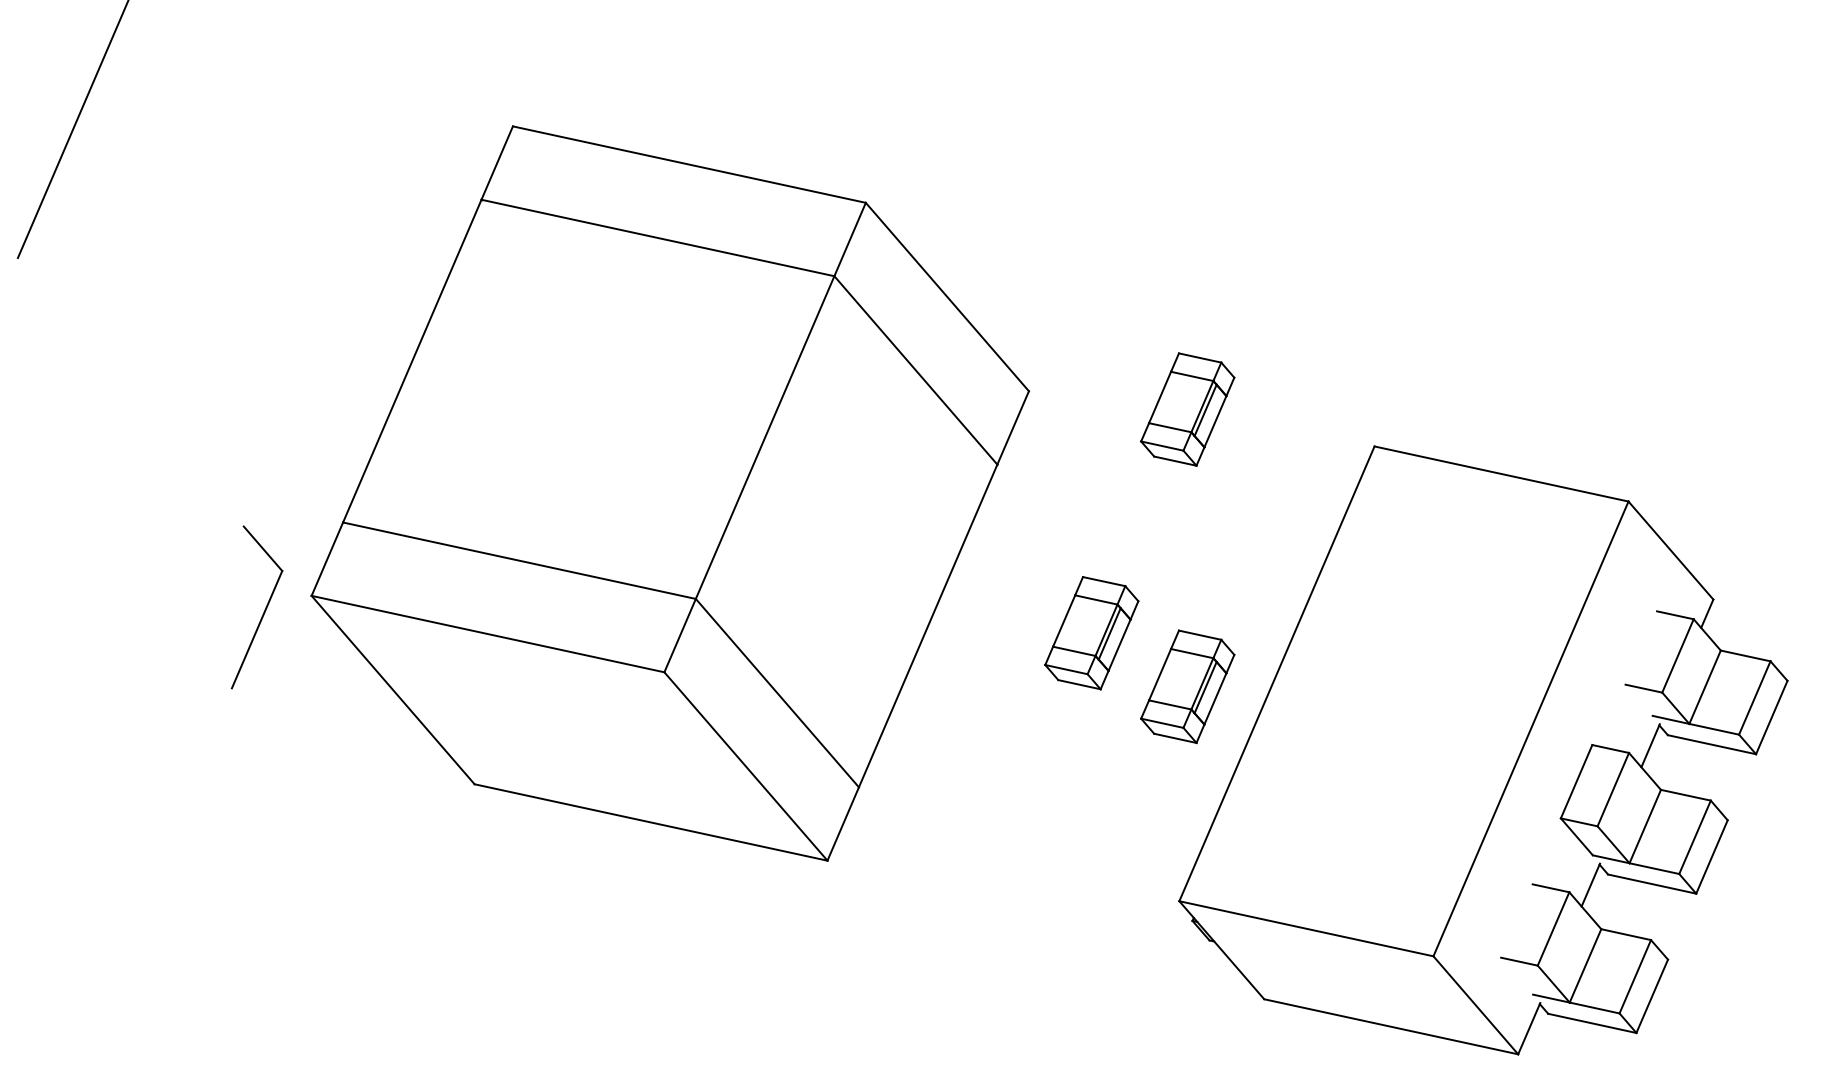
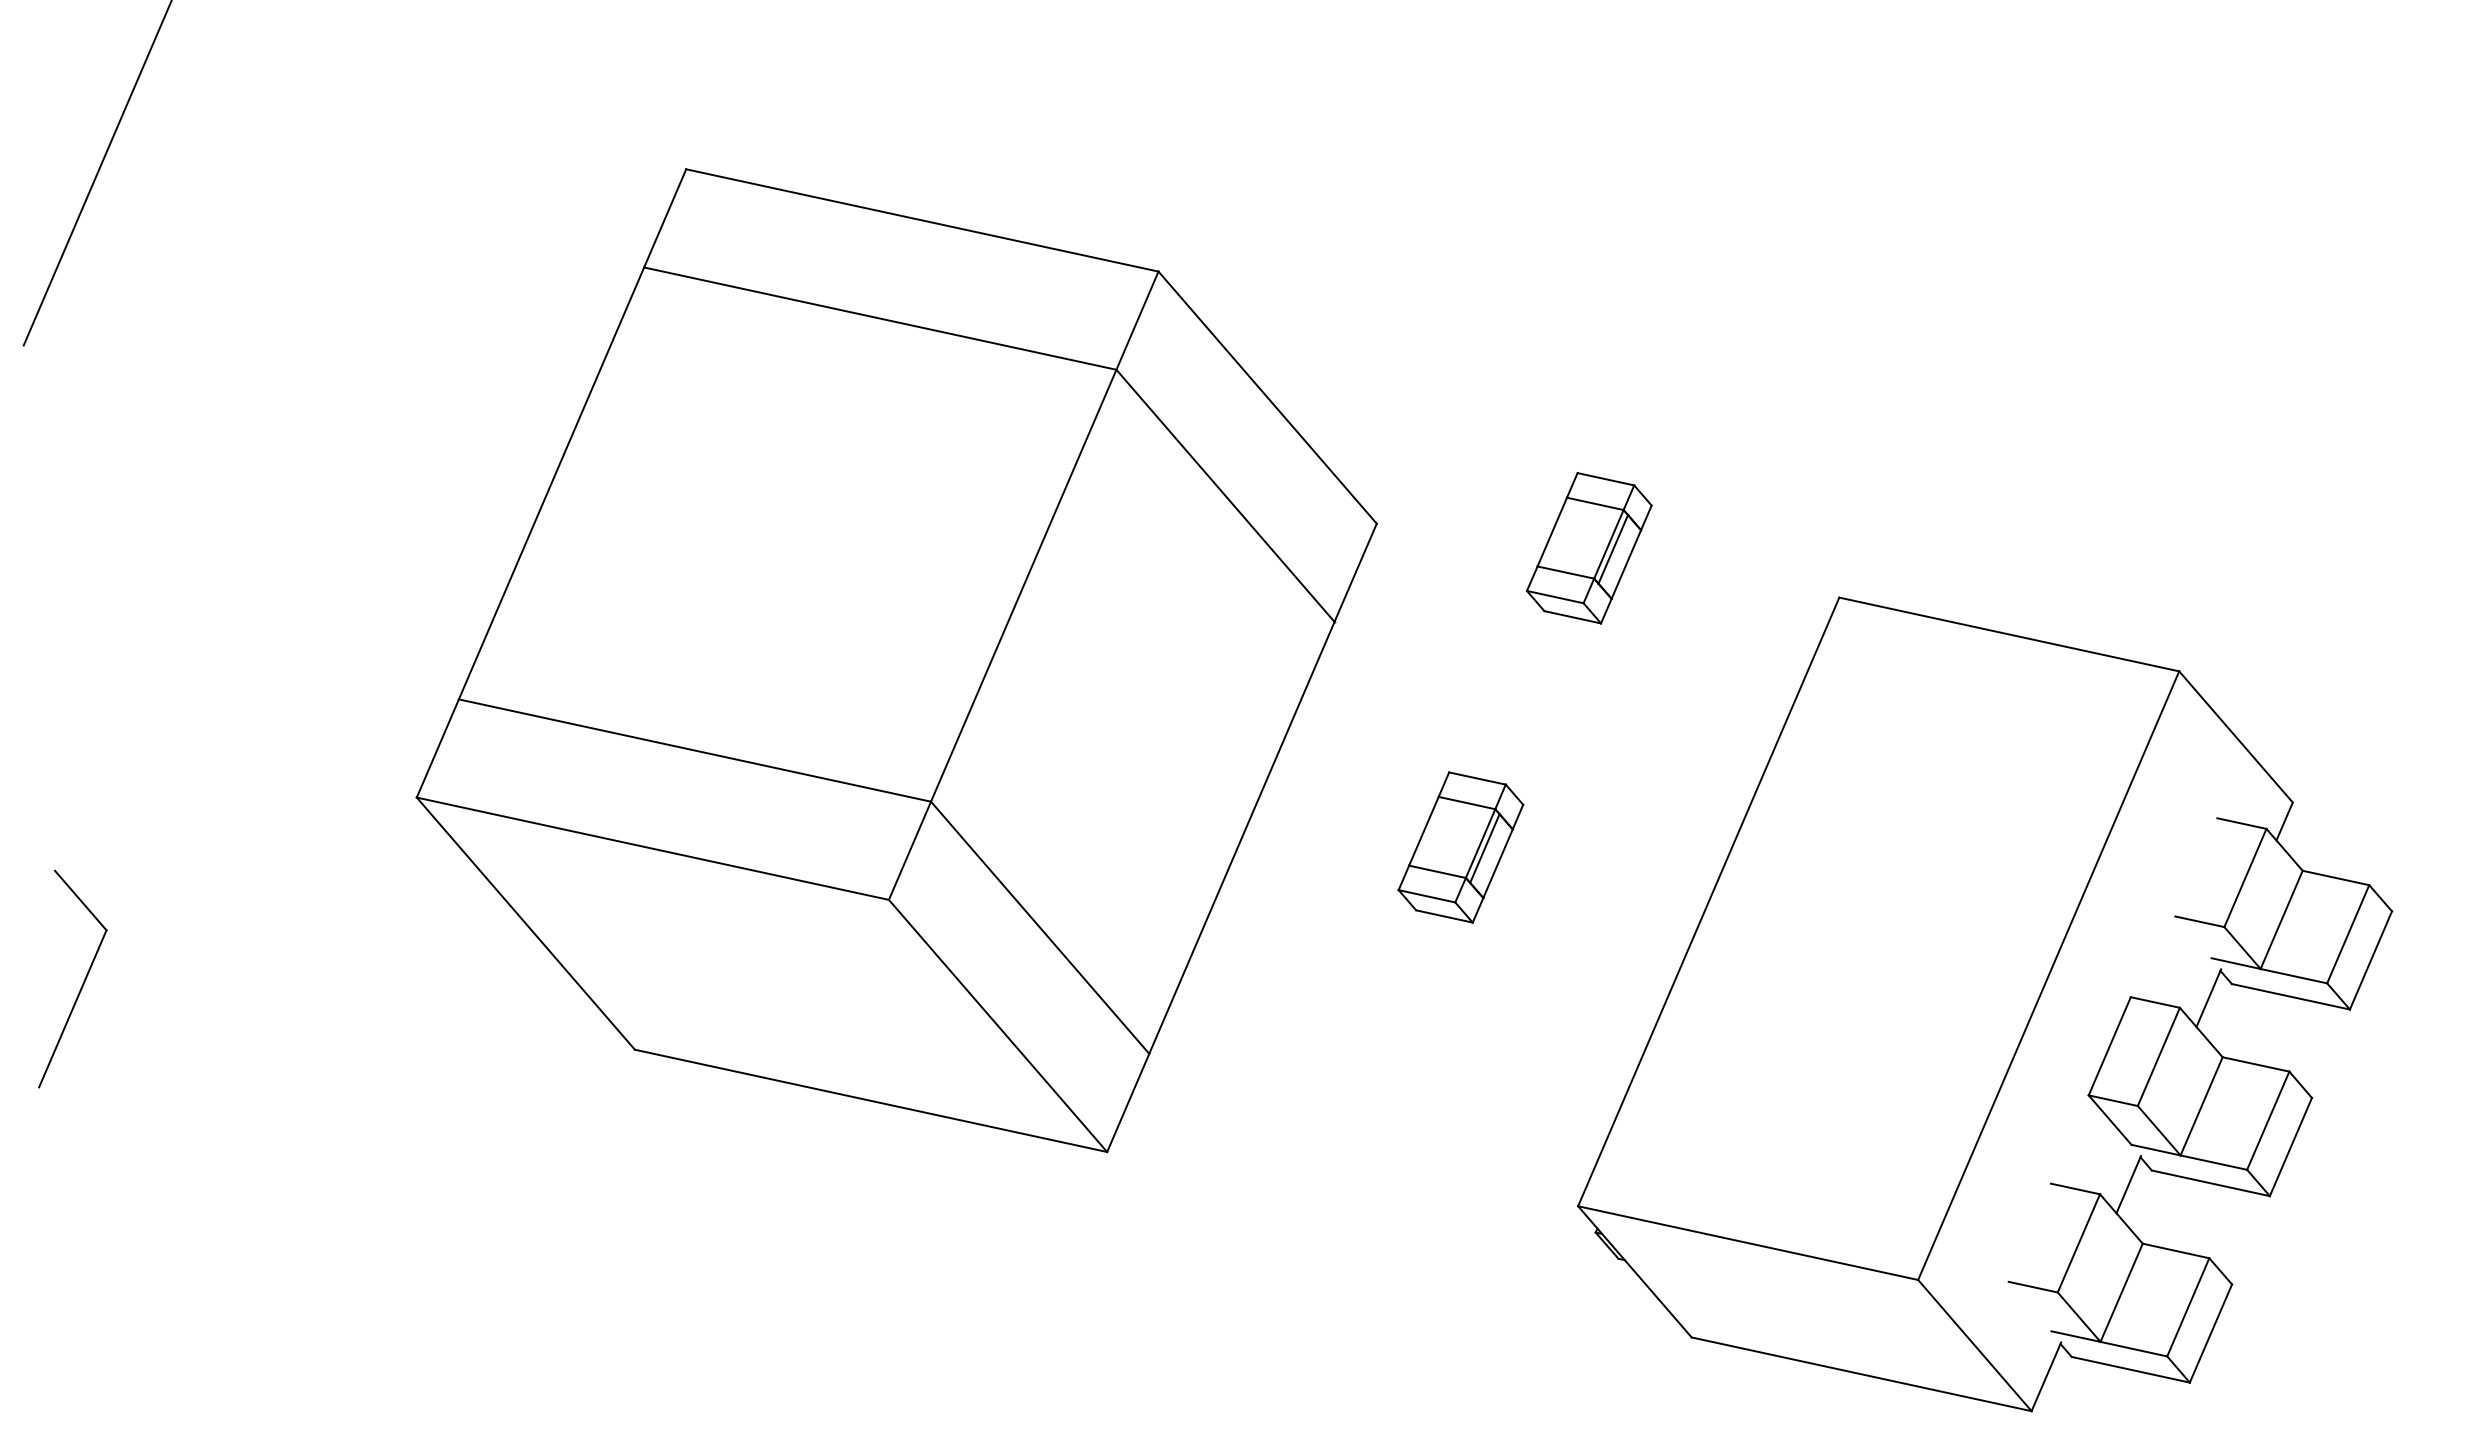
part: (264, 610) -> (82, 983), moved
part: (1187, 686) -> (1588, 919), removed

